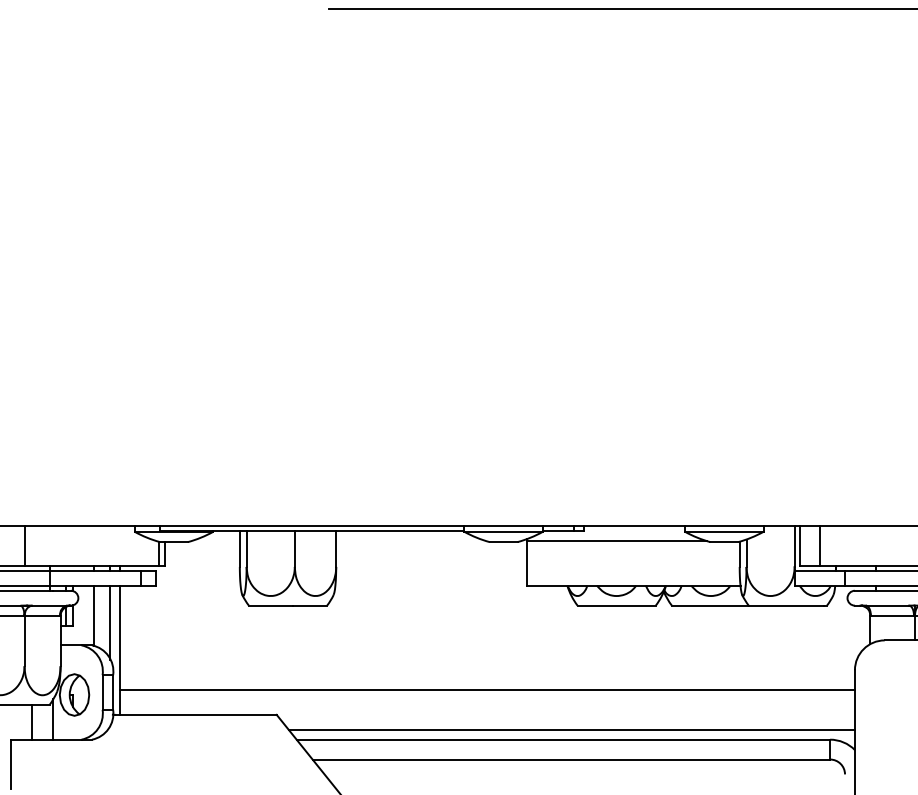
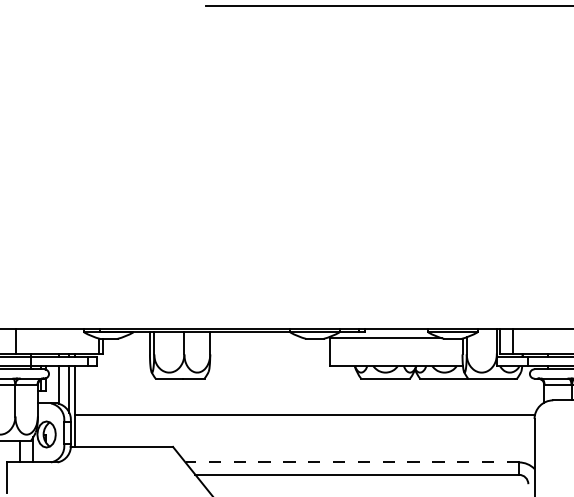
line: (486, 690) -> (304, 415), moved
line: (571, 730) -> (357, 456), removed
line: (563, 739) -> (352, 462), solid -> dashed

